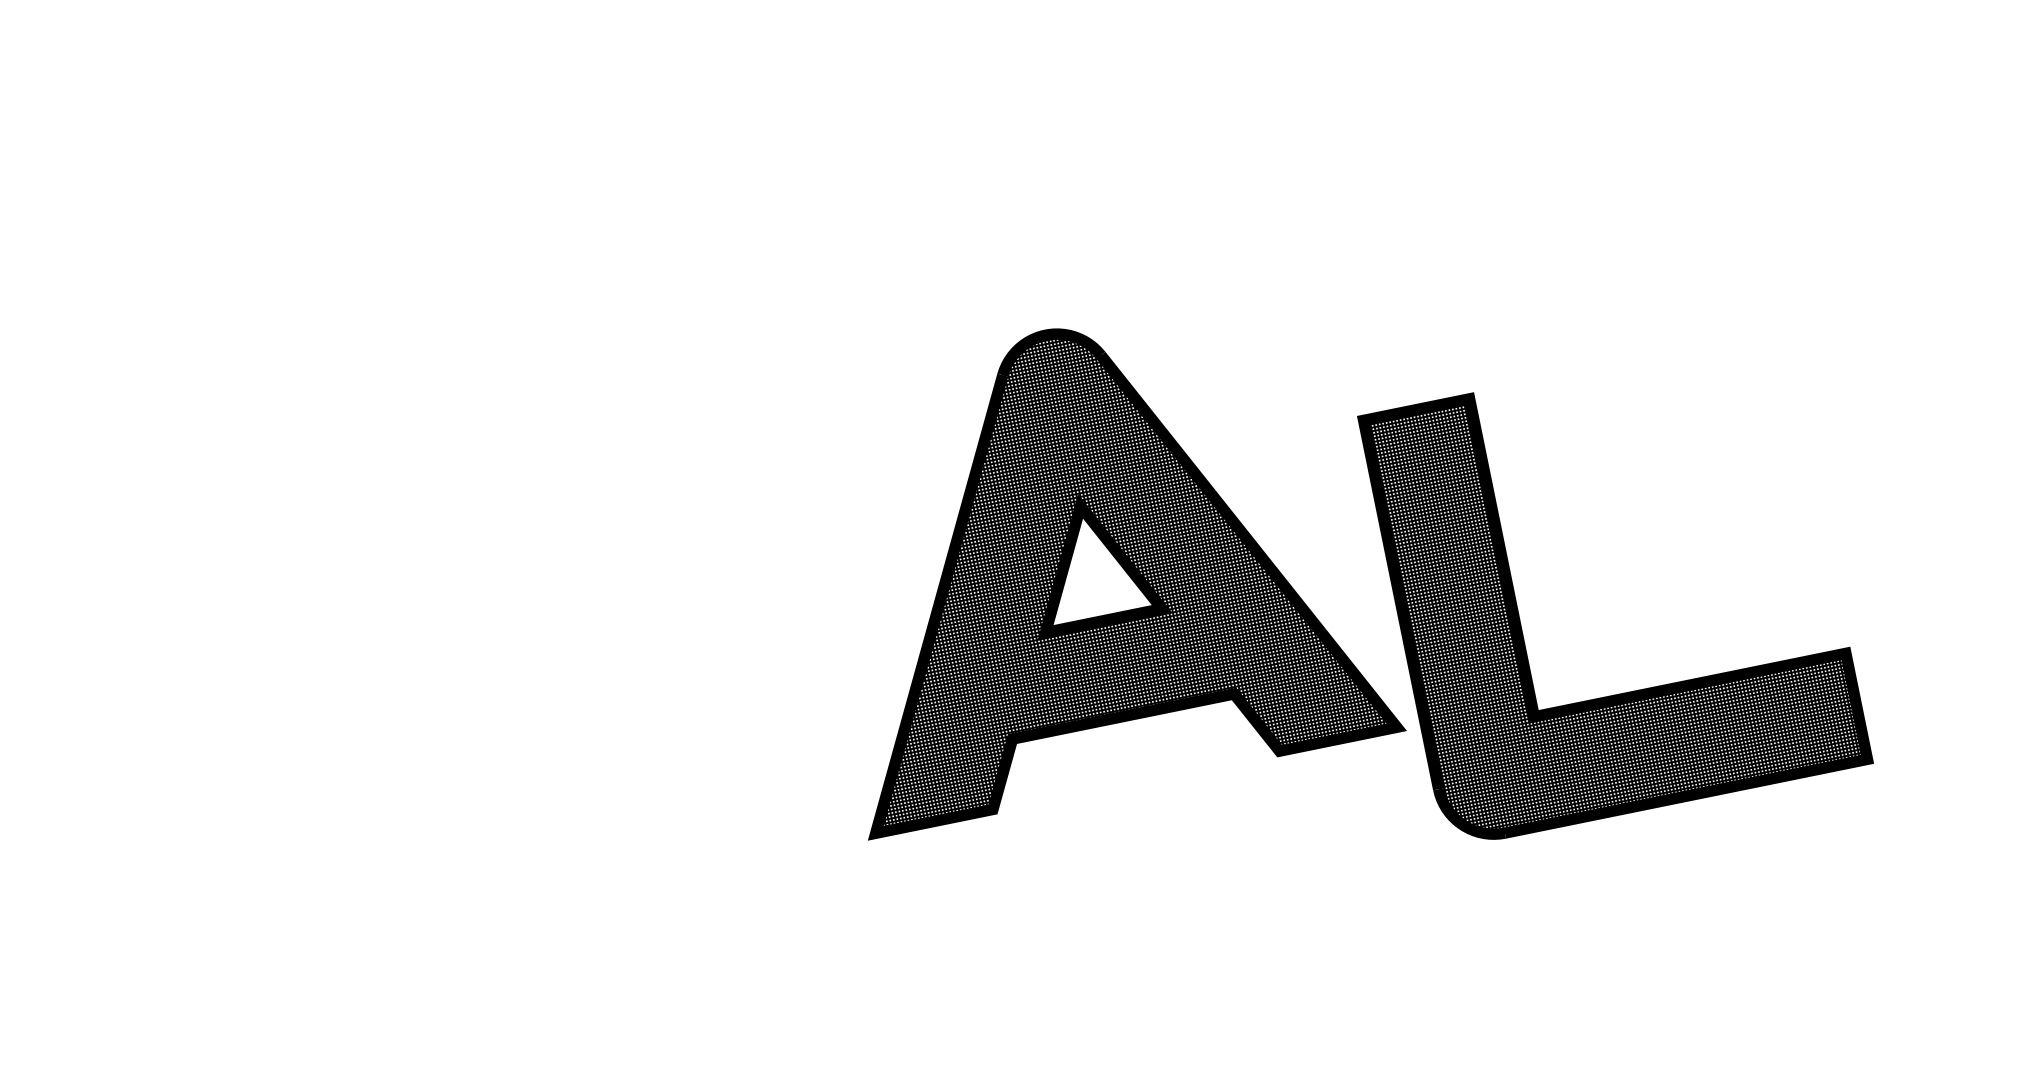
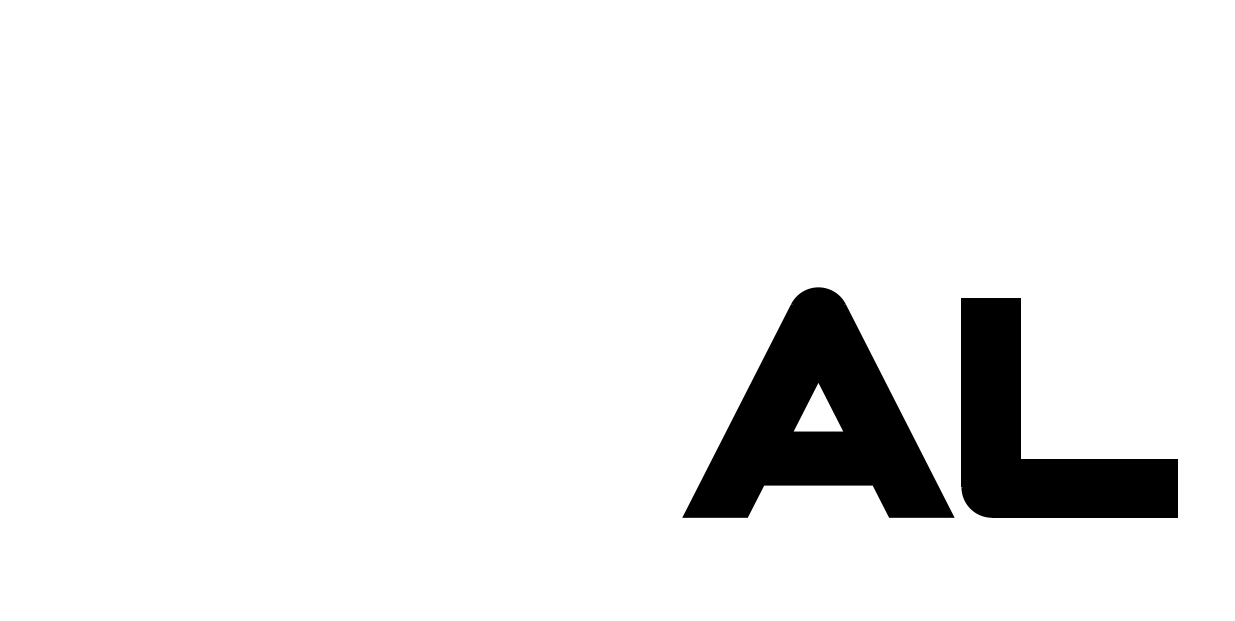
part: (1091, 557) -> (818, 402), moved

